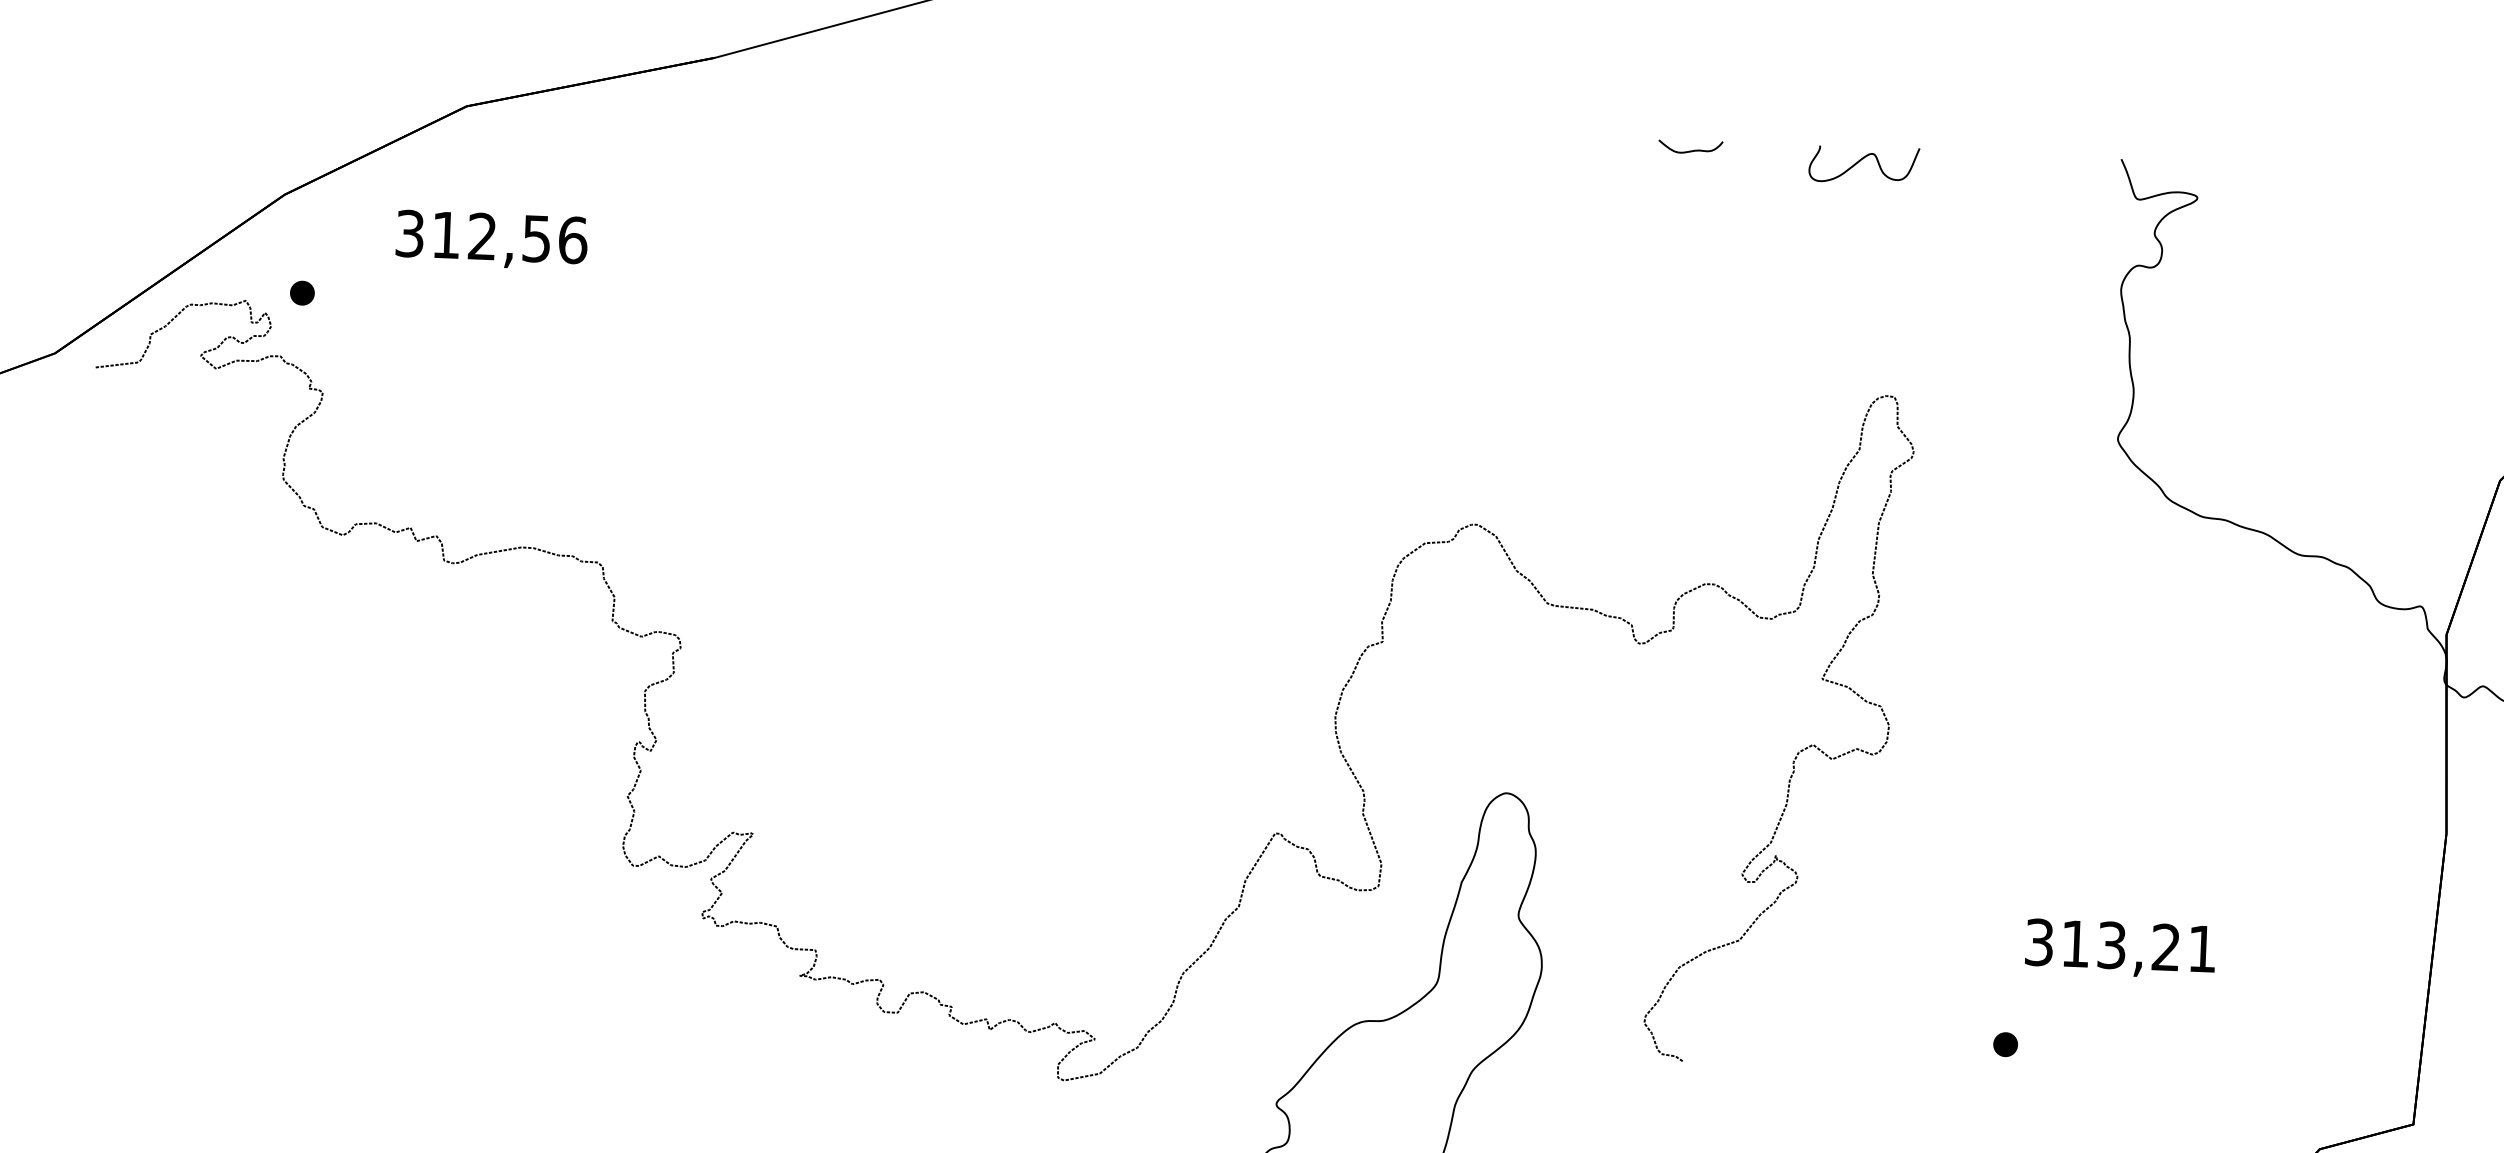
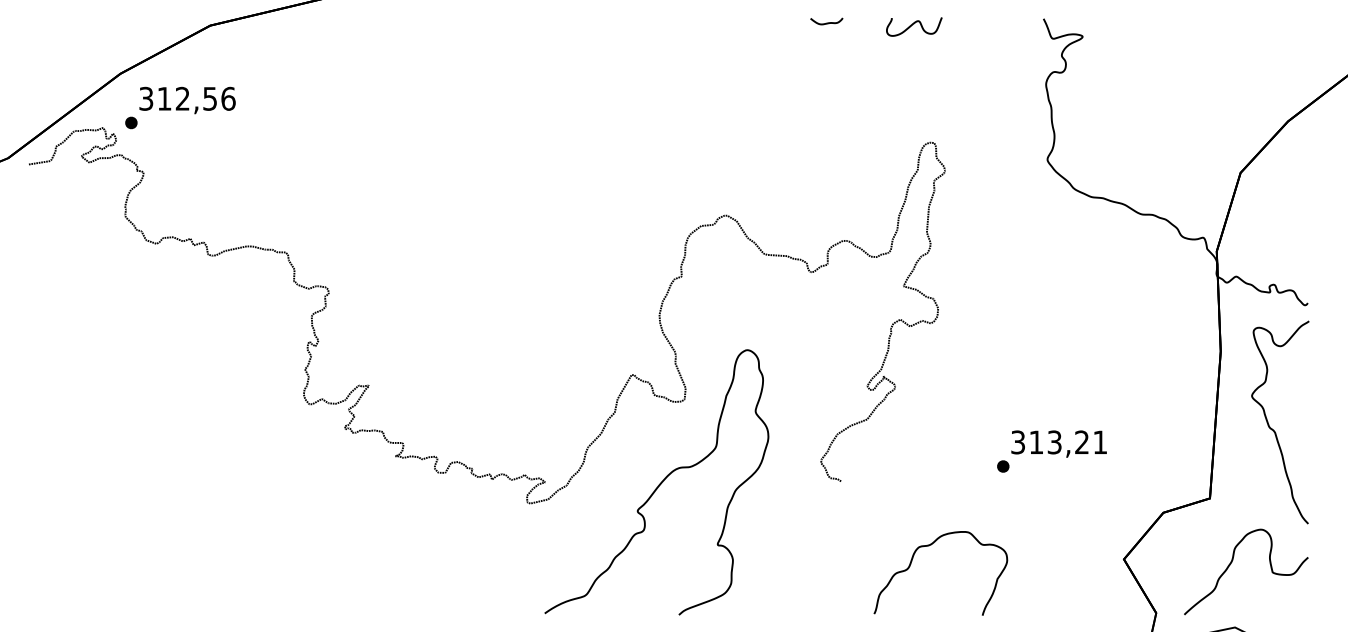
text: (491, 240) -> (187, 100), moved
text: (2119, 947) -> (1058, 443), moved

